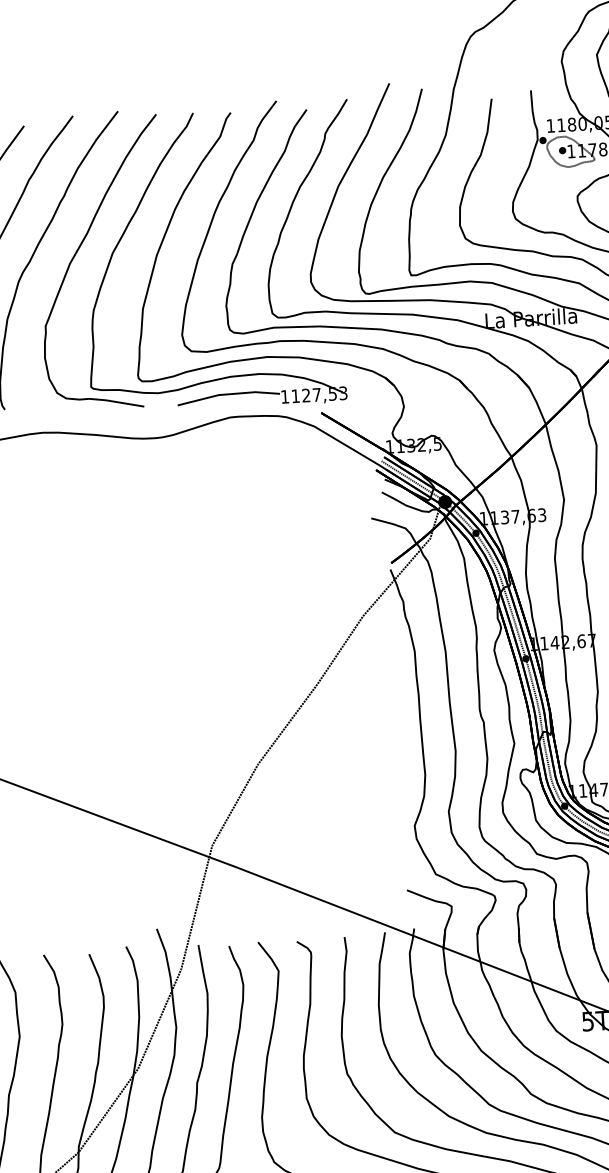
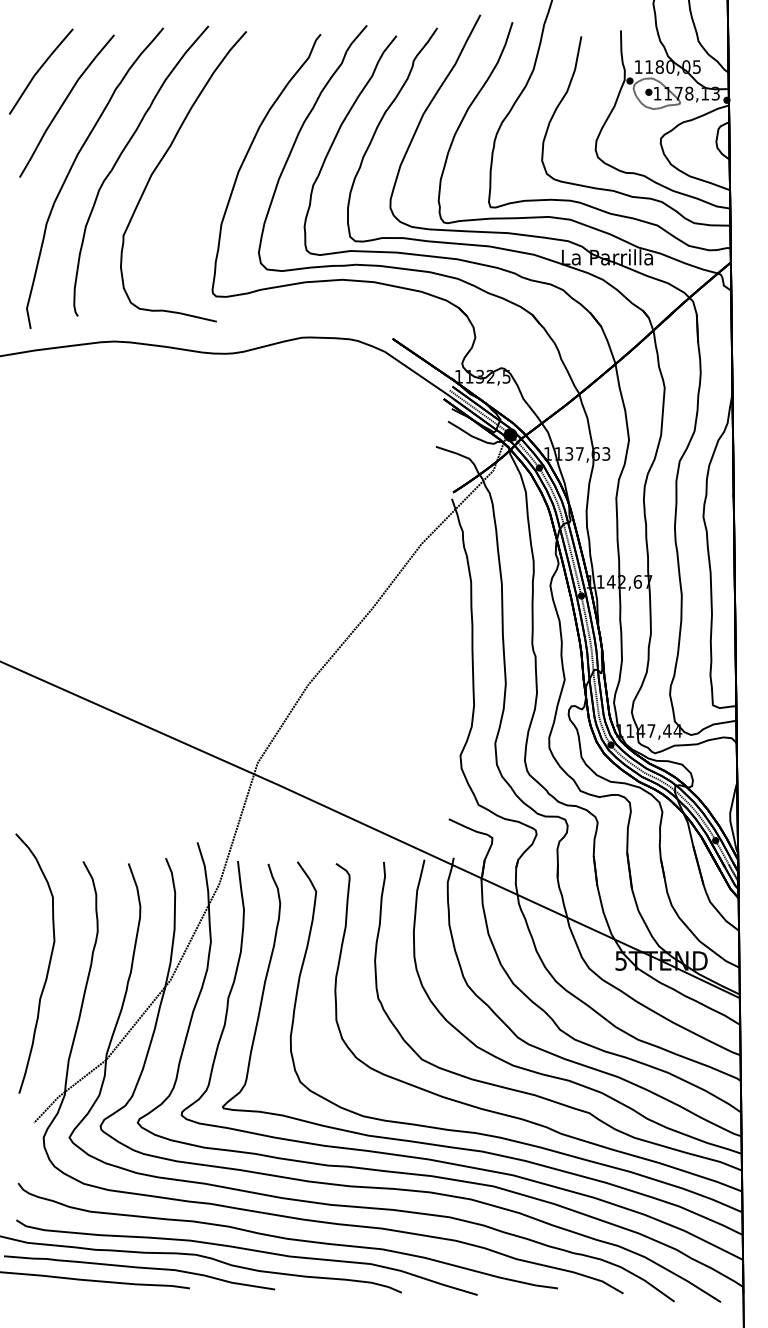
part: (137, 211) -> (221, 127), removed

